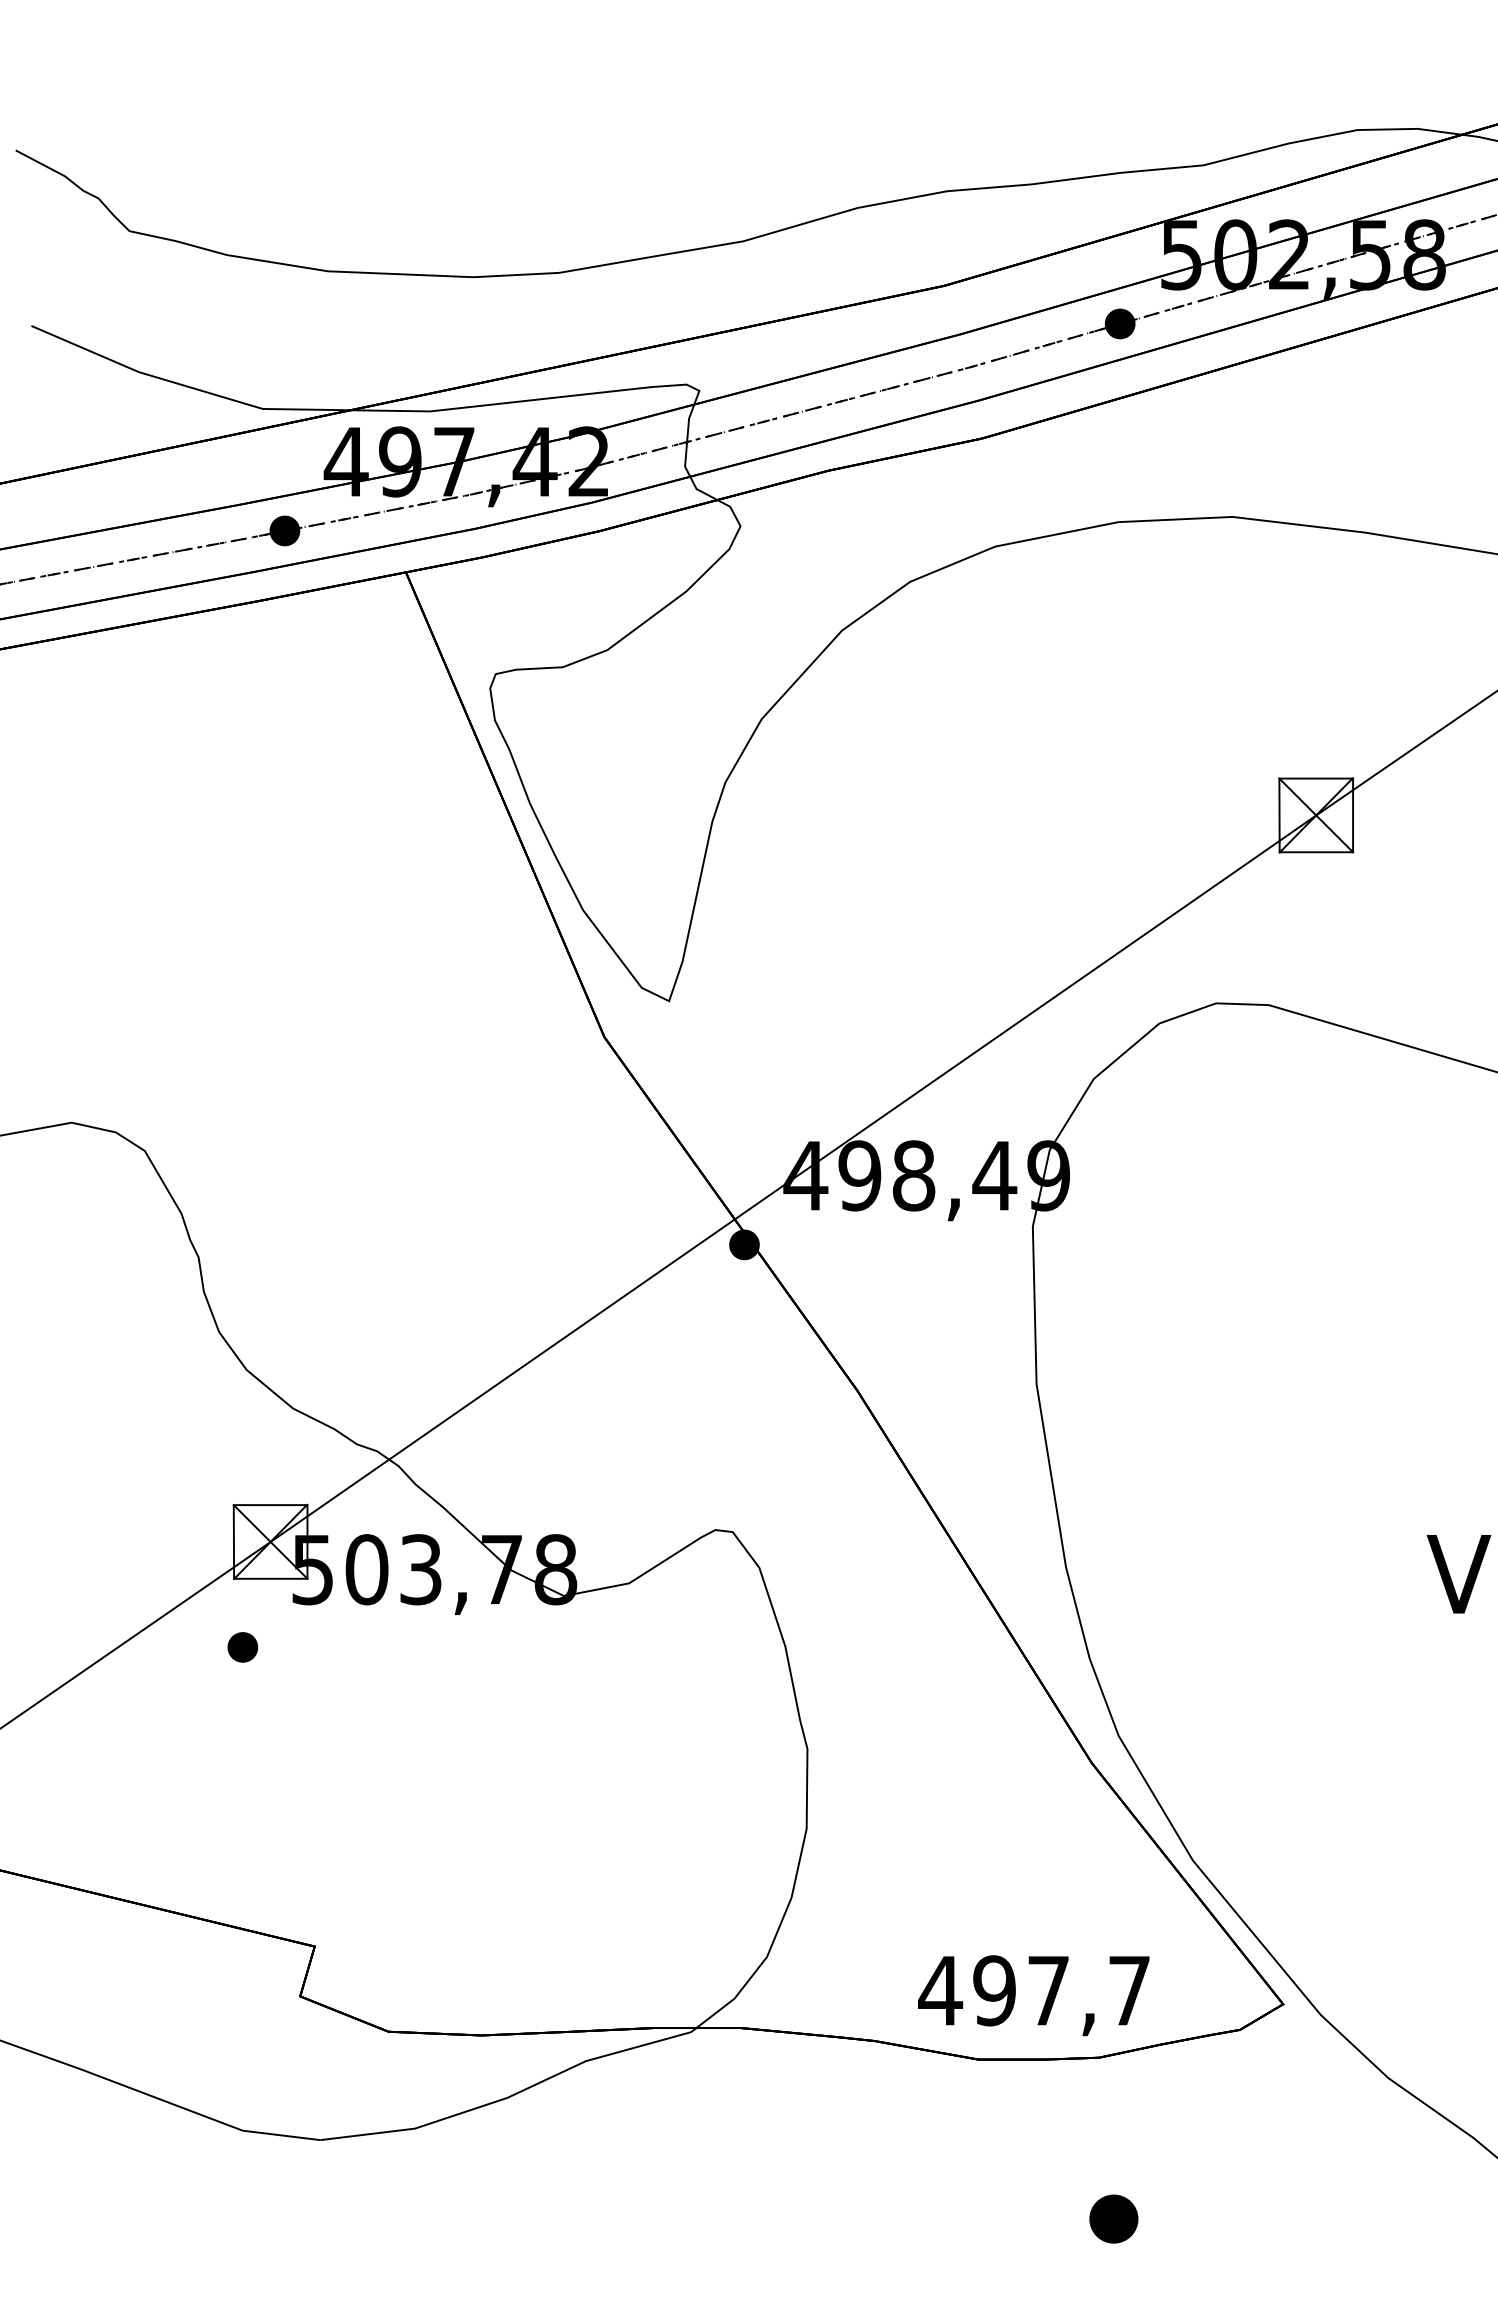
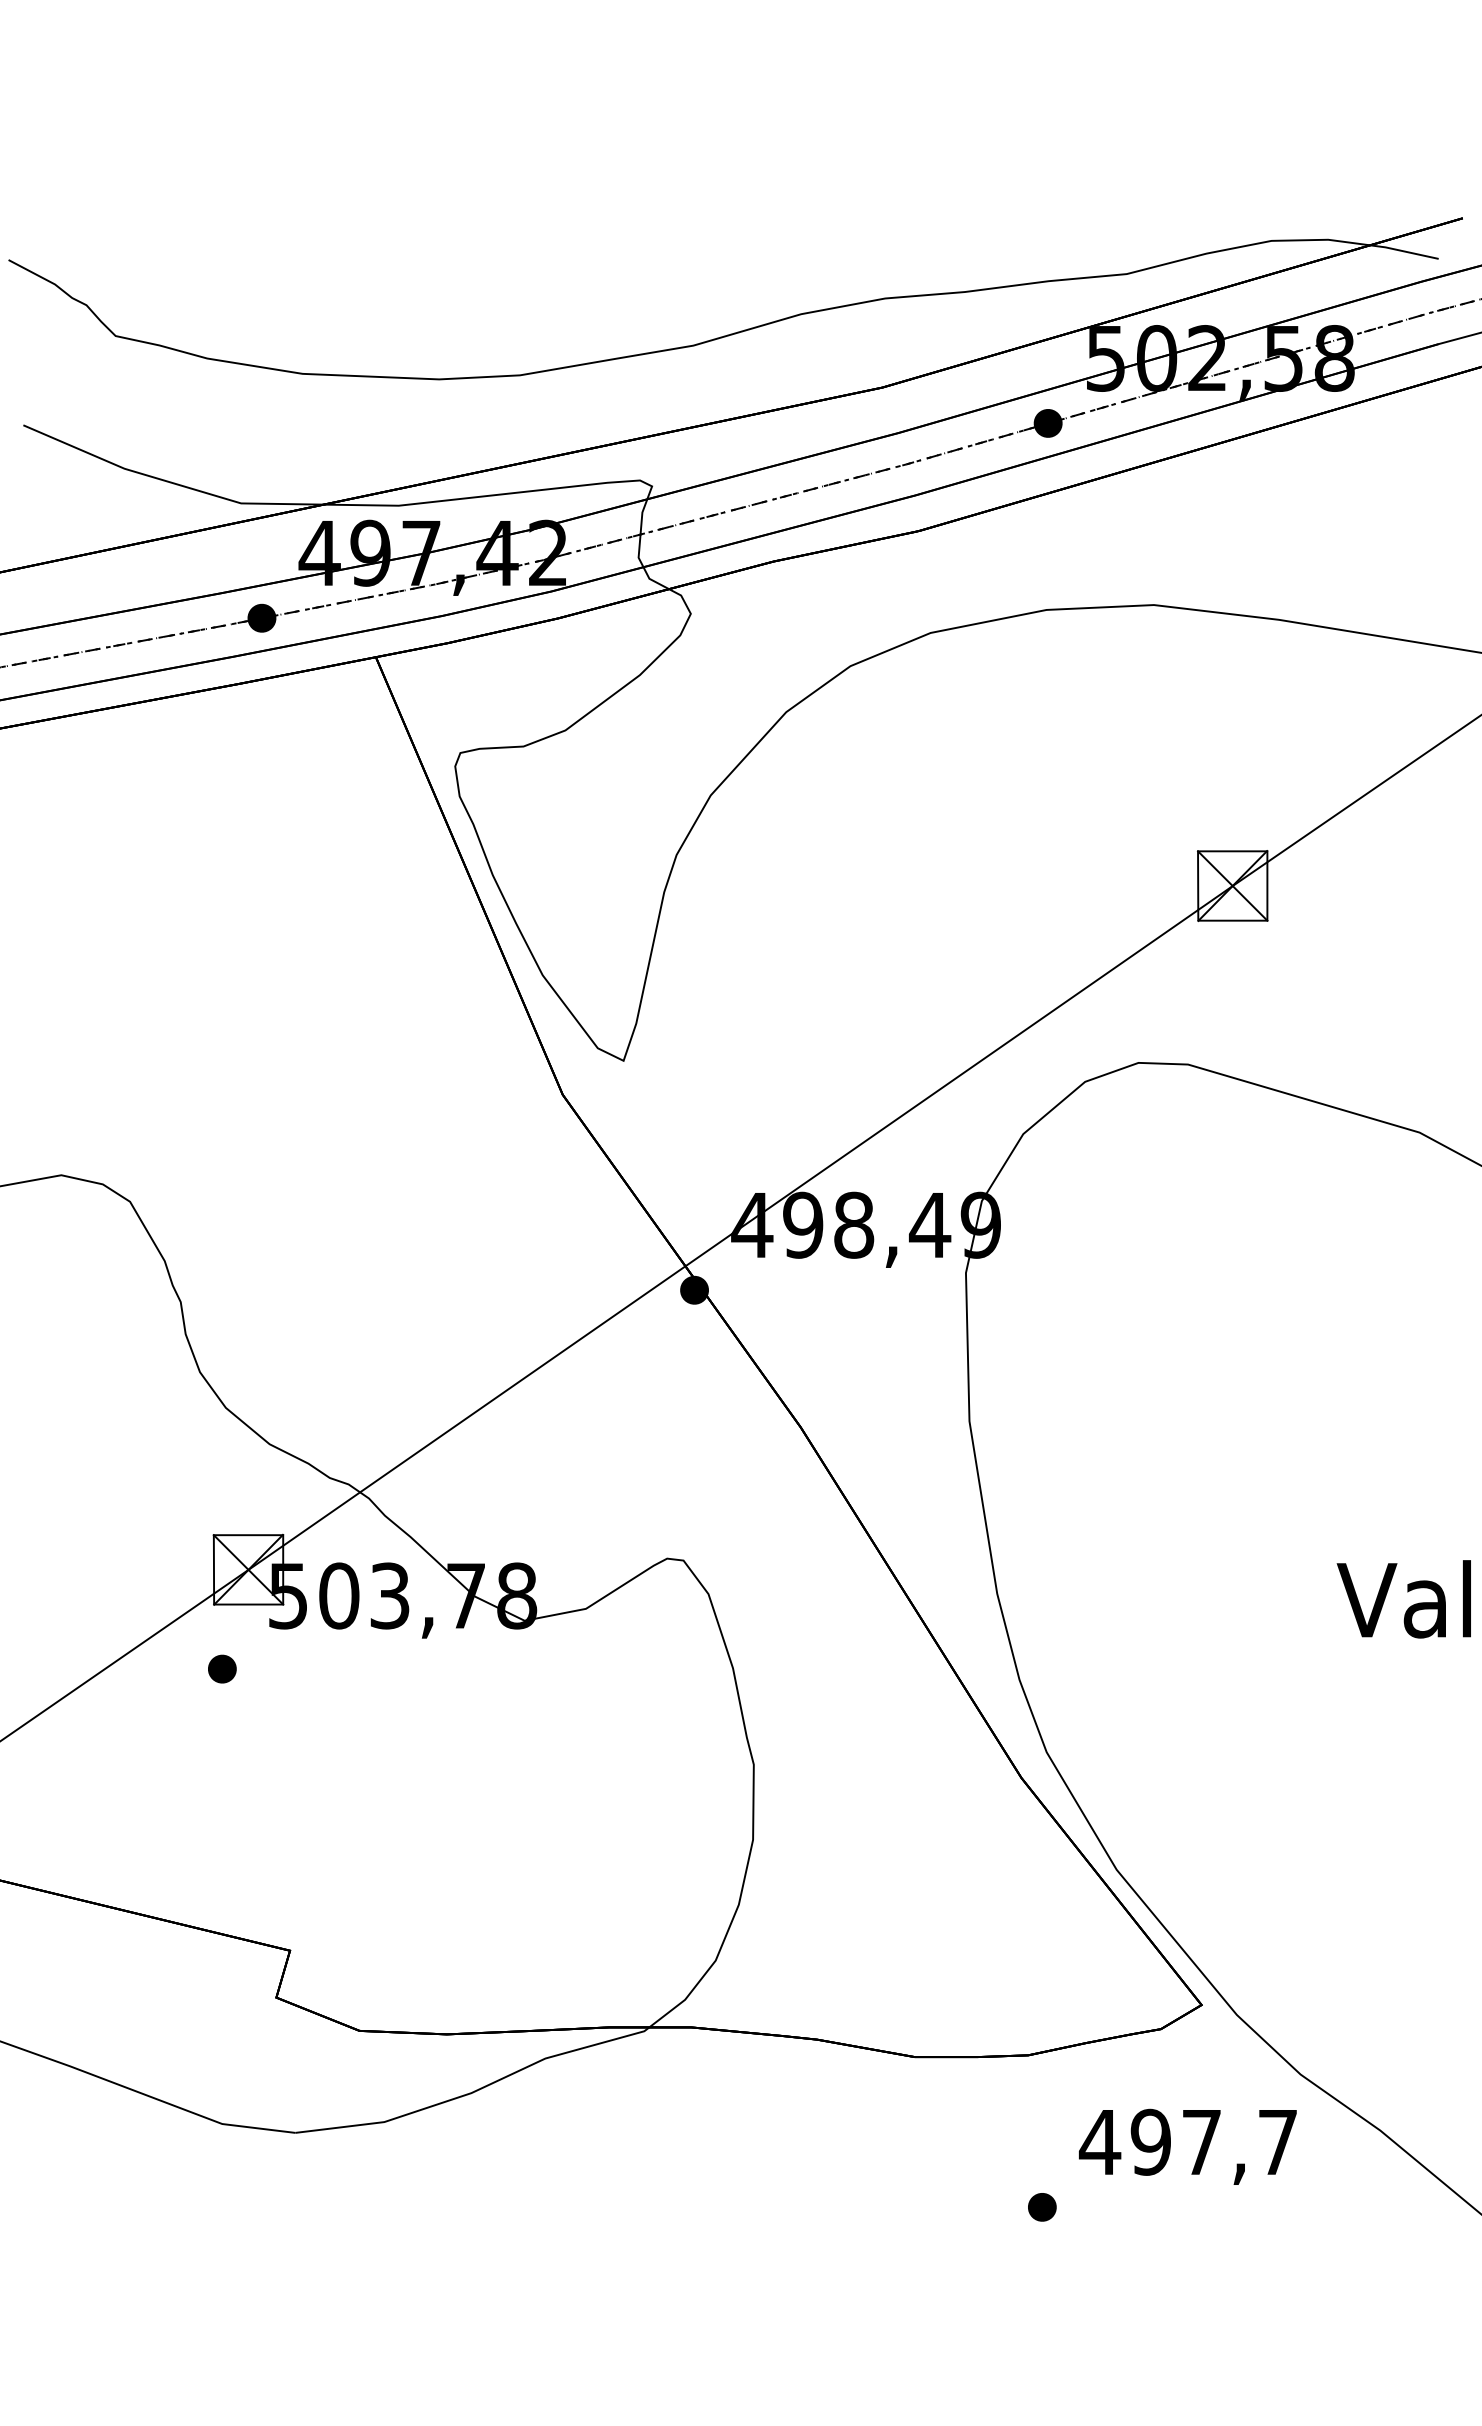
text: (1033, 1995) -> (1187, 2146), moved
part: (1114, 2219) -> (1042, 2207), size x0.62

